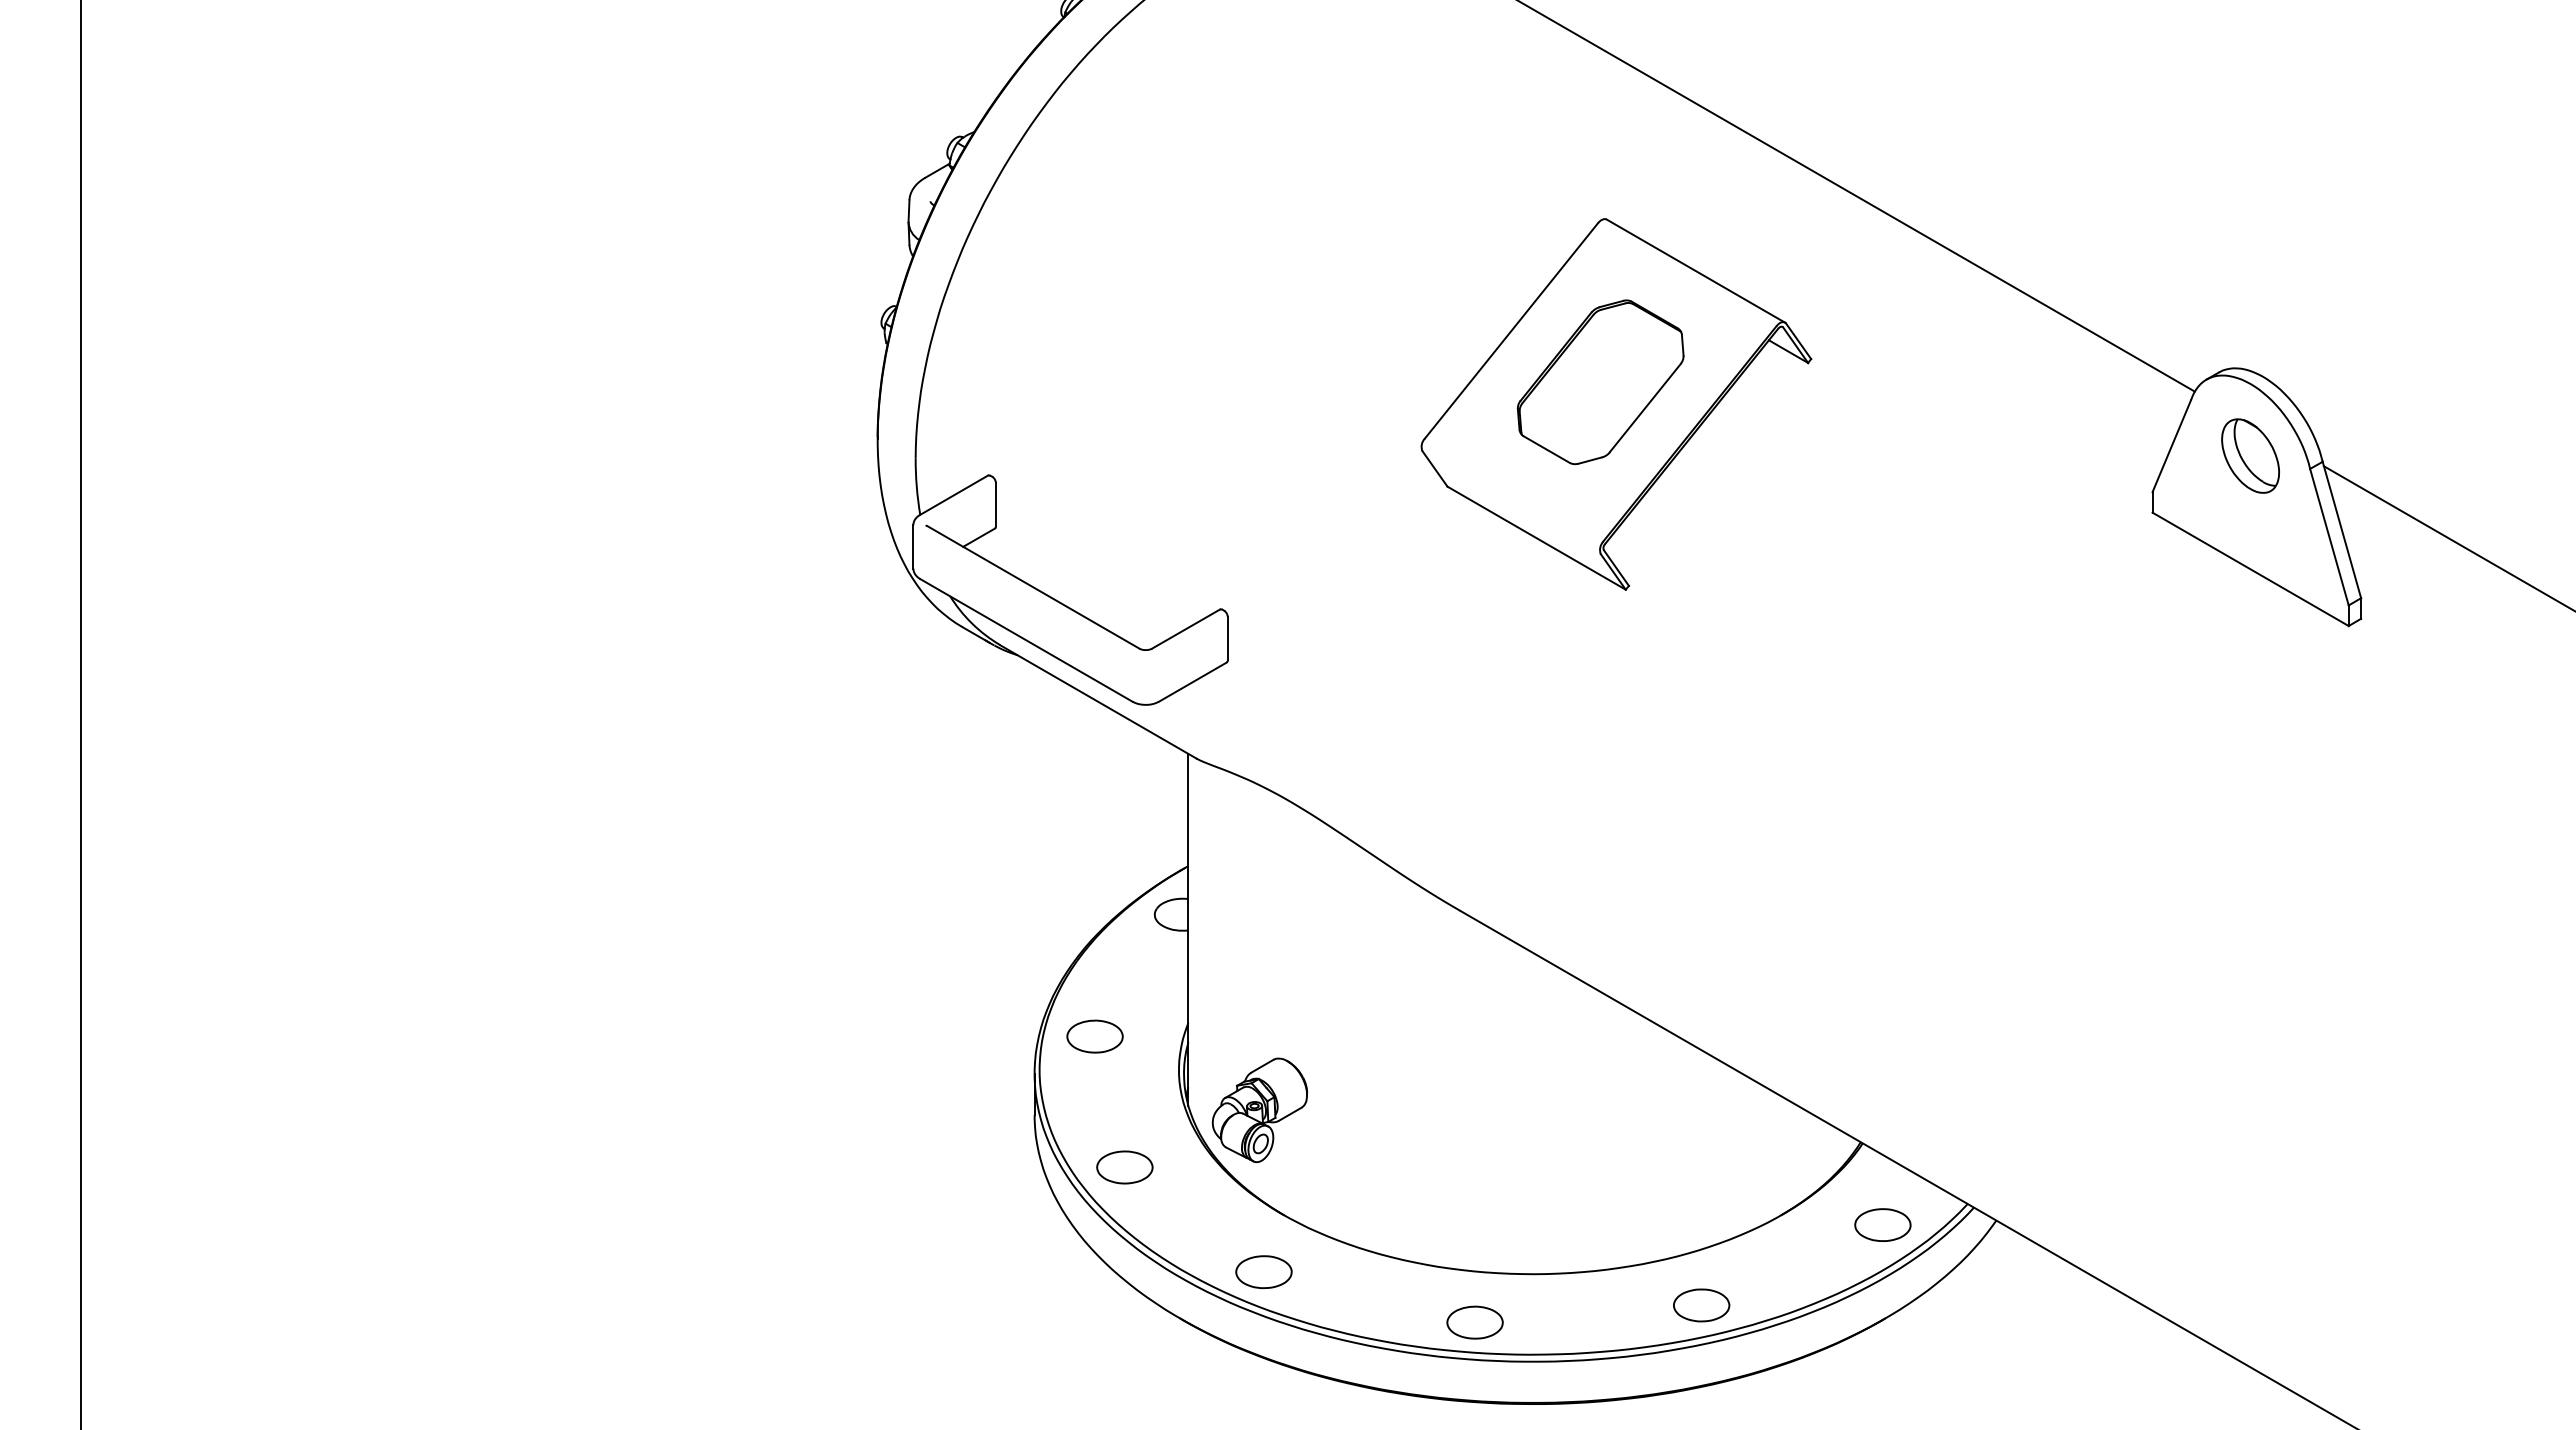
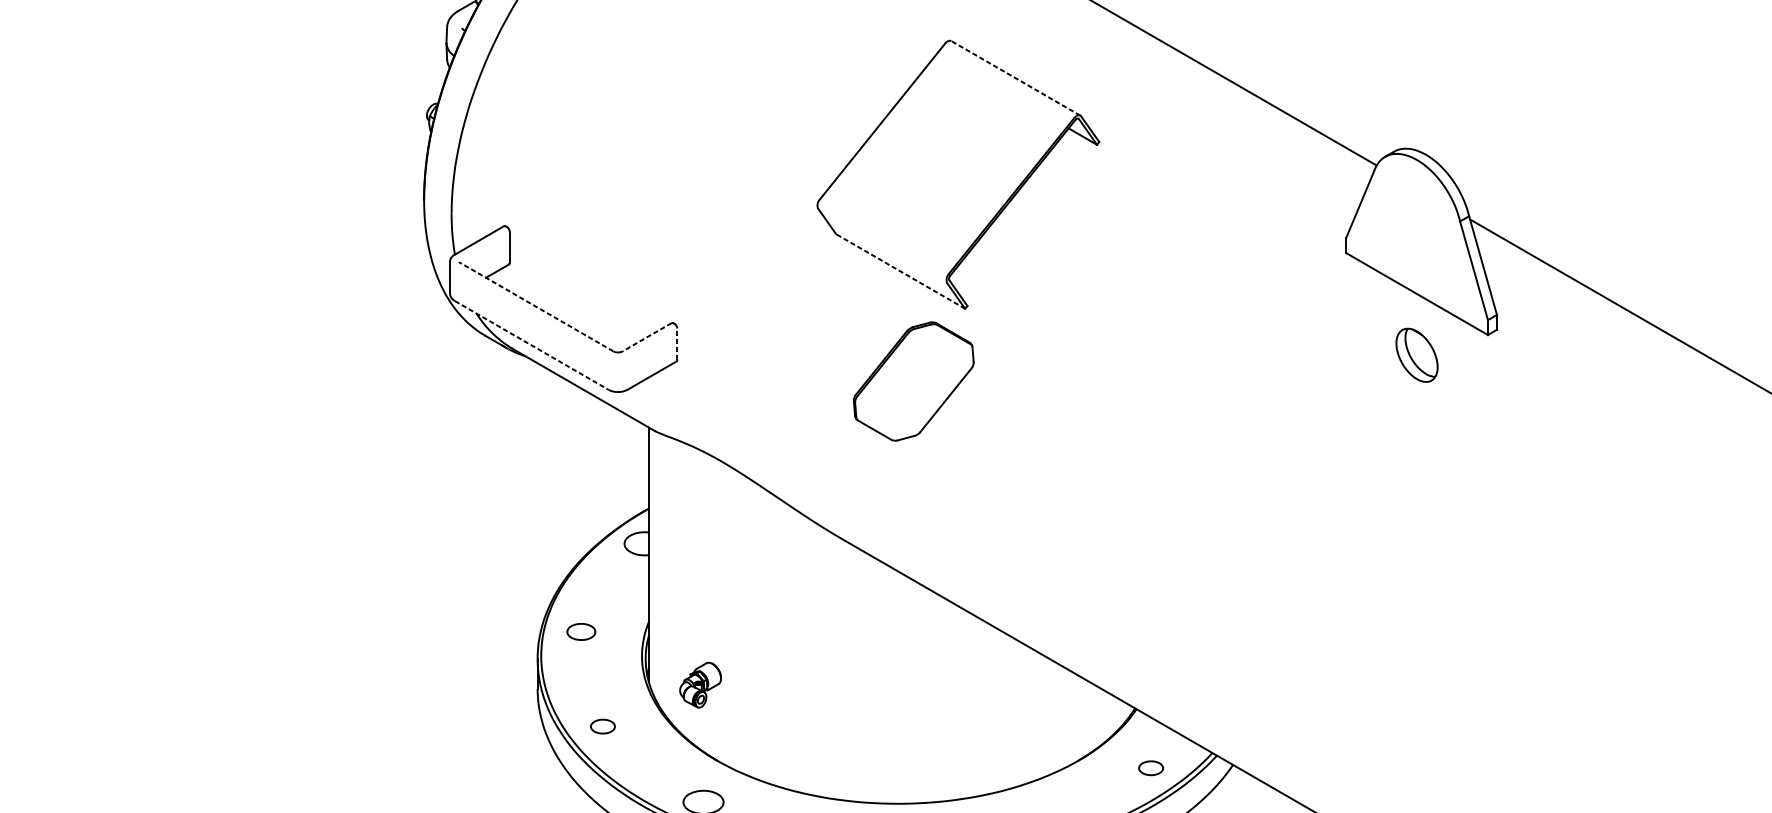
line: (1695, 271) -> (1015, 78), solid -> dashed
part: (1600, 382) -> (913, 381), moved
part: (2250, 455) -> (1416, 354), moved
line: (1536, 538) -> (900, 271), solid -> dashed
line: (1033, 587) -> (536, 307), solid -> dashed
line: (1185, 629) -> (646, 337), solid -> dashed
line: (1227, 638) -> (677, 344), solid -> dashed
line: (1026, 640) -> (531, 345), solid -> dashed
part: (1094, 1036) -> (580, 631), size x0.7
part: (1259, 1109) -> (700, 684), size x0.6
part: (1124, 1167) -> (602, 726), size x0.6
part: (1882, 1224) -> (1150, 767), size x0.6

